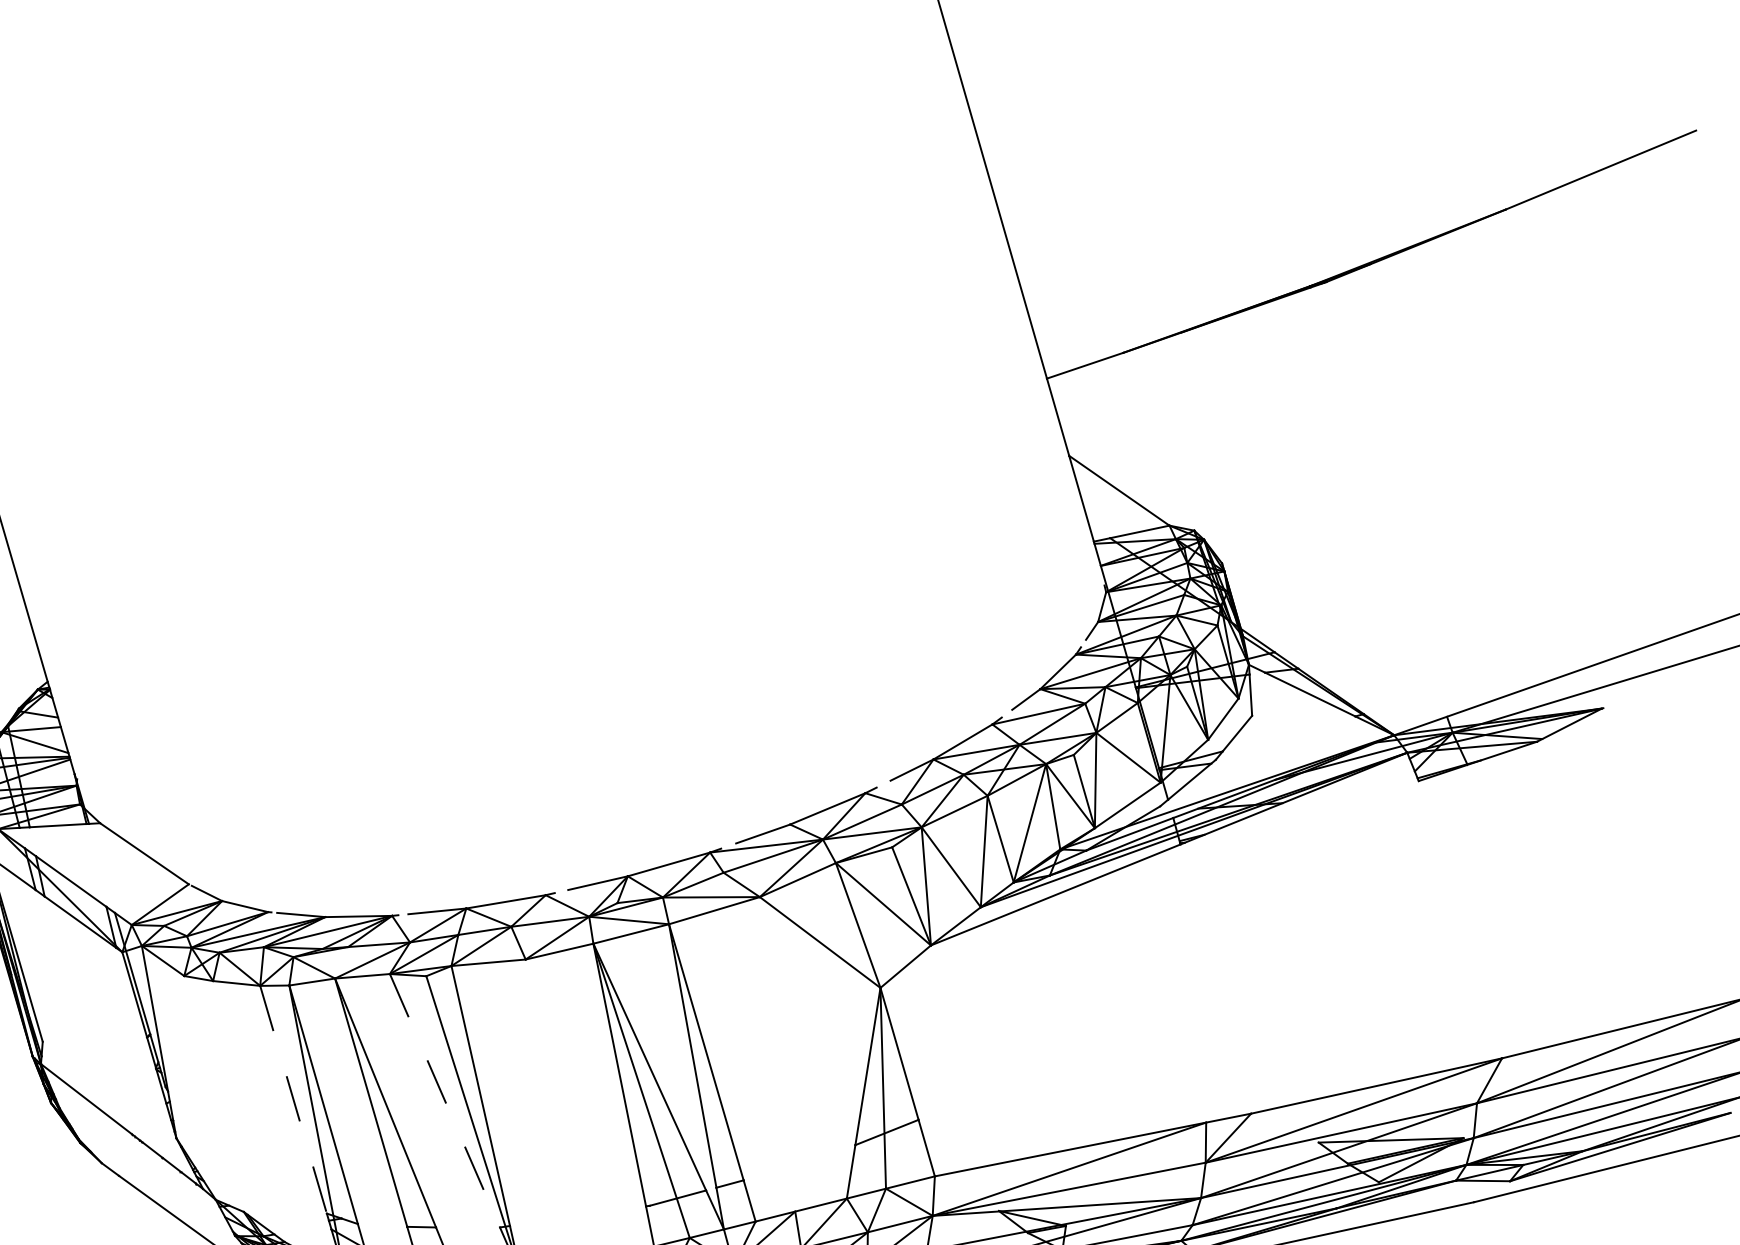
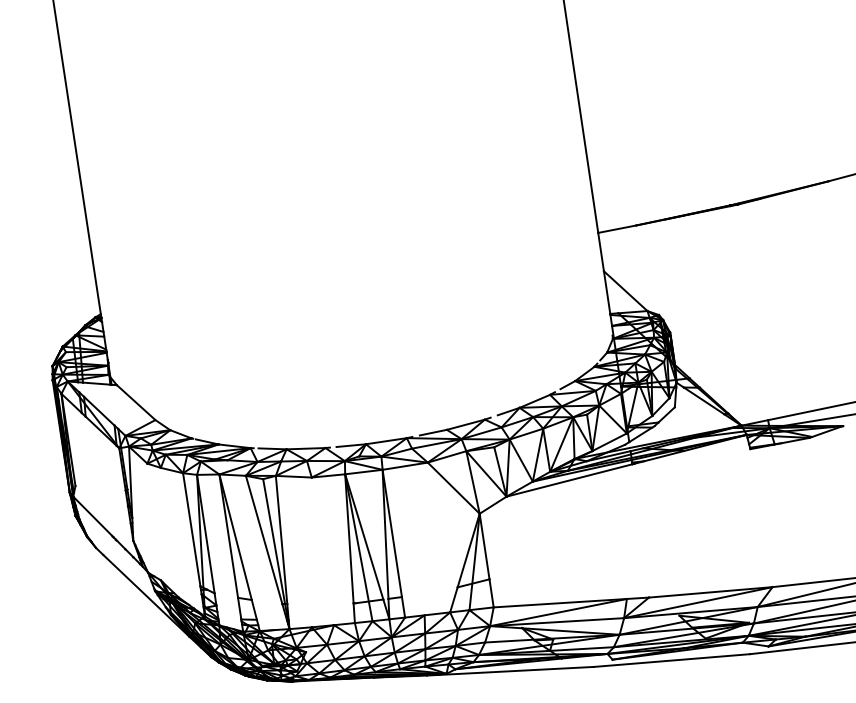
line: (445, 1099) -> (264, 539), dashed -> solid
line: (293, 1101) -> (191, 530), dashed -> solid

